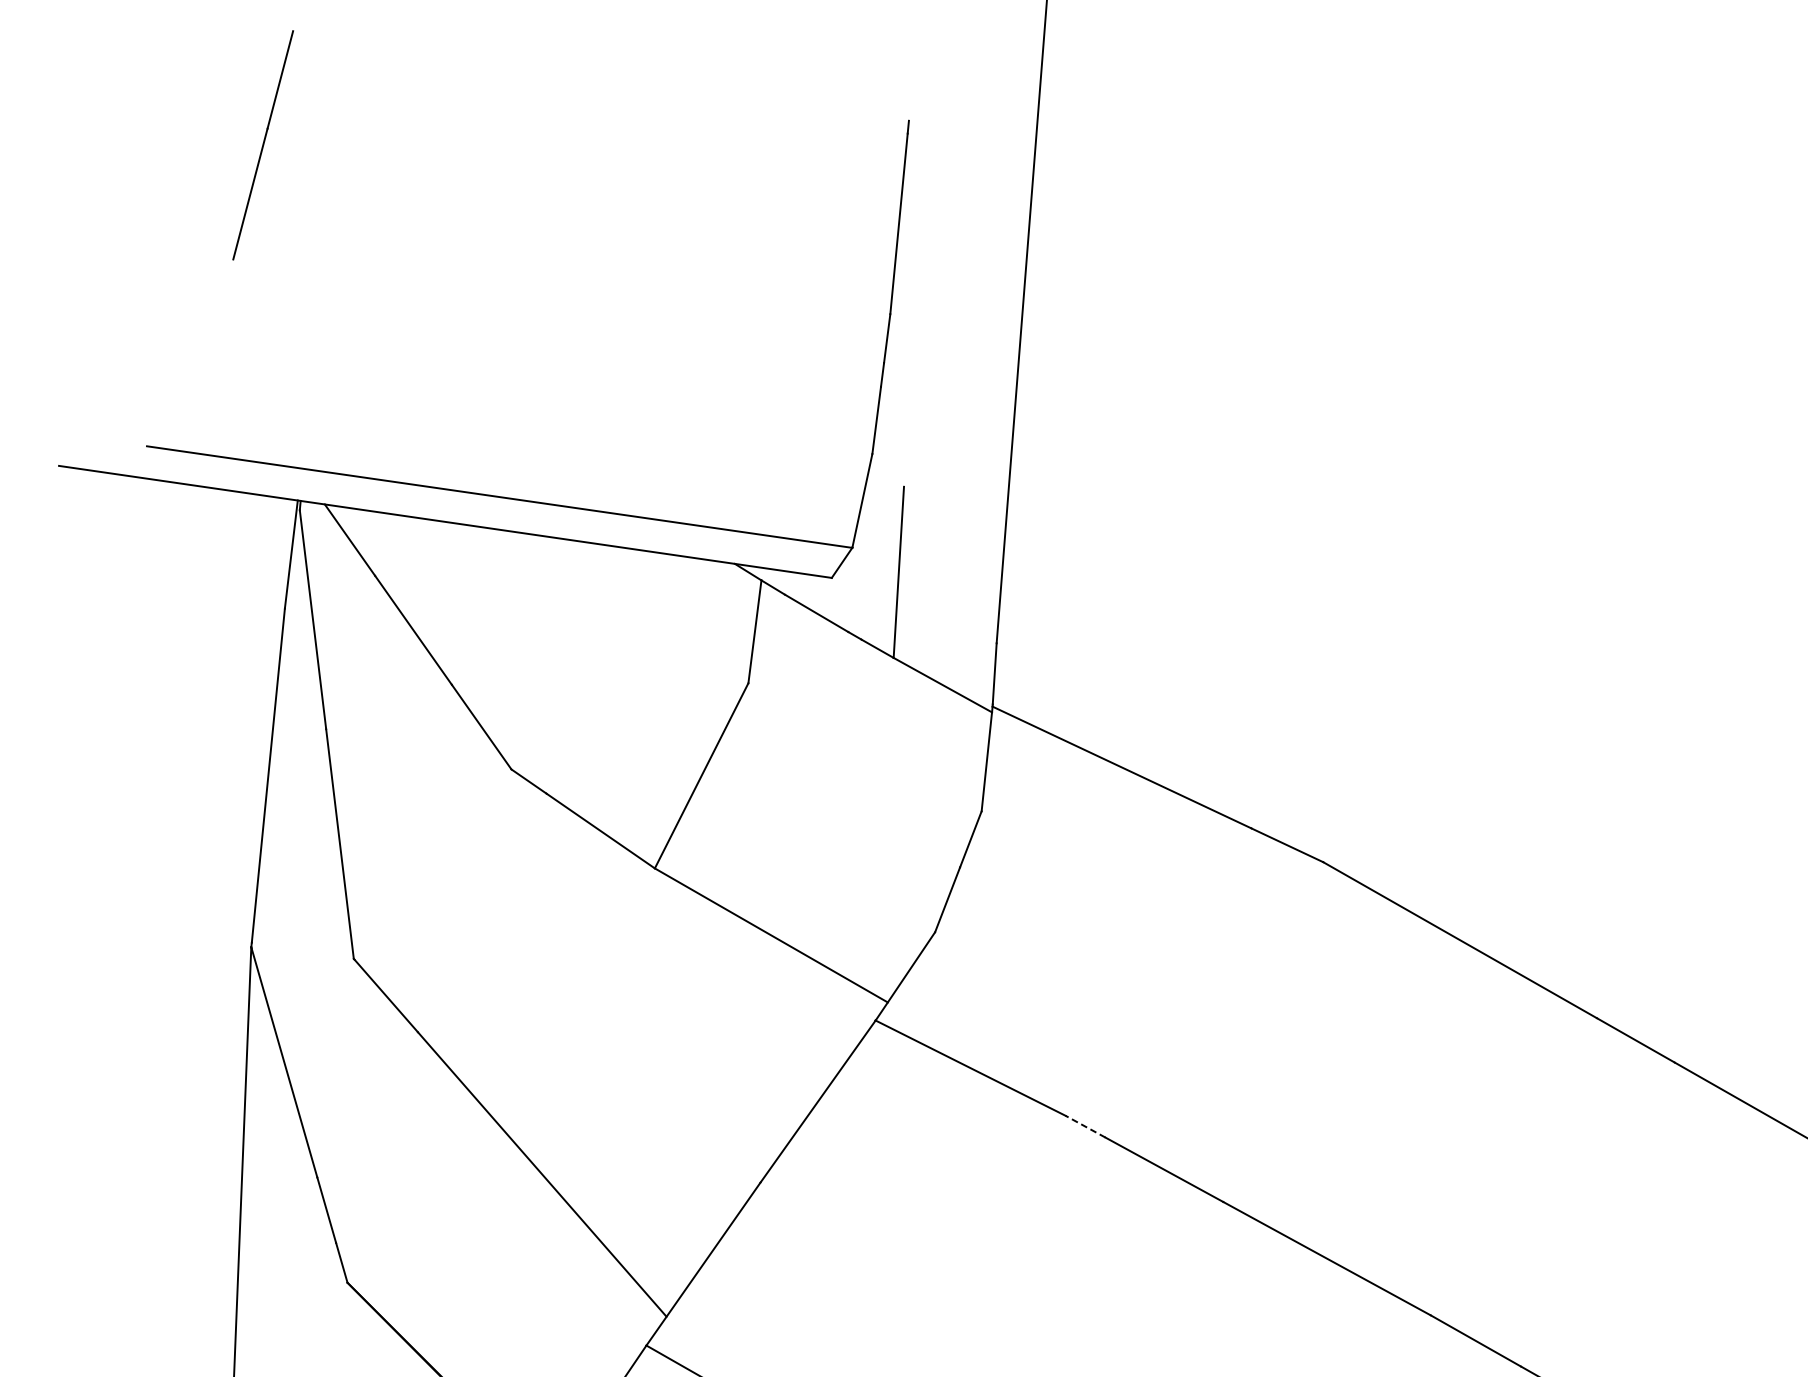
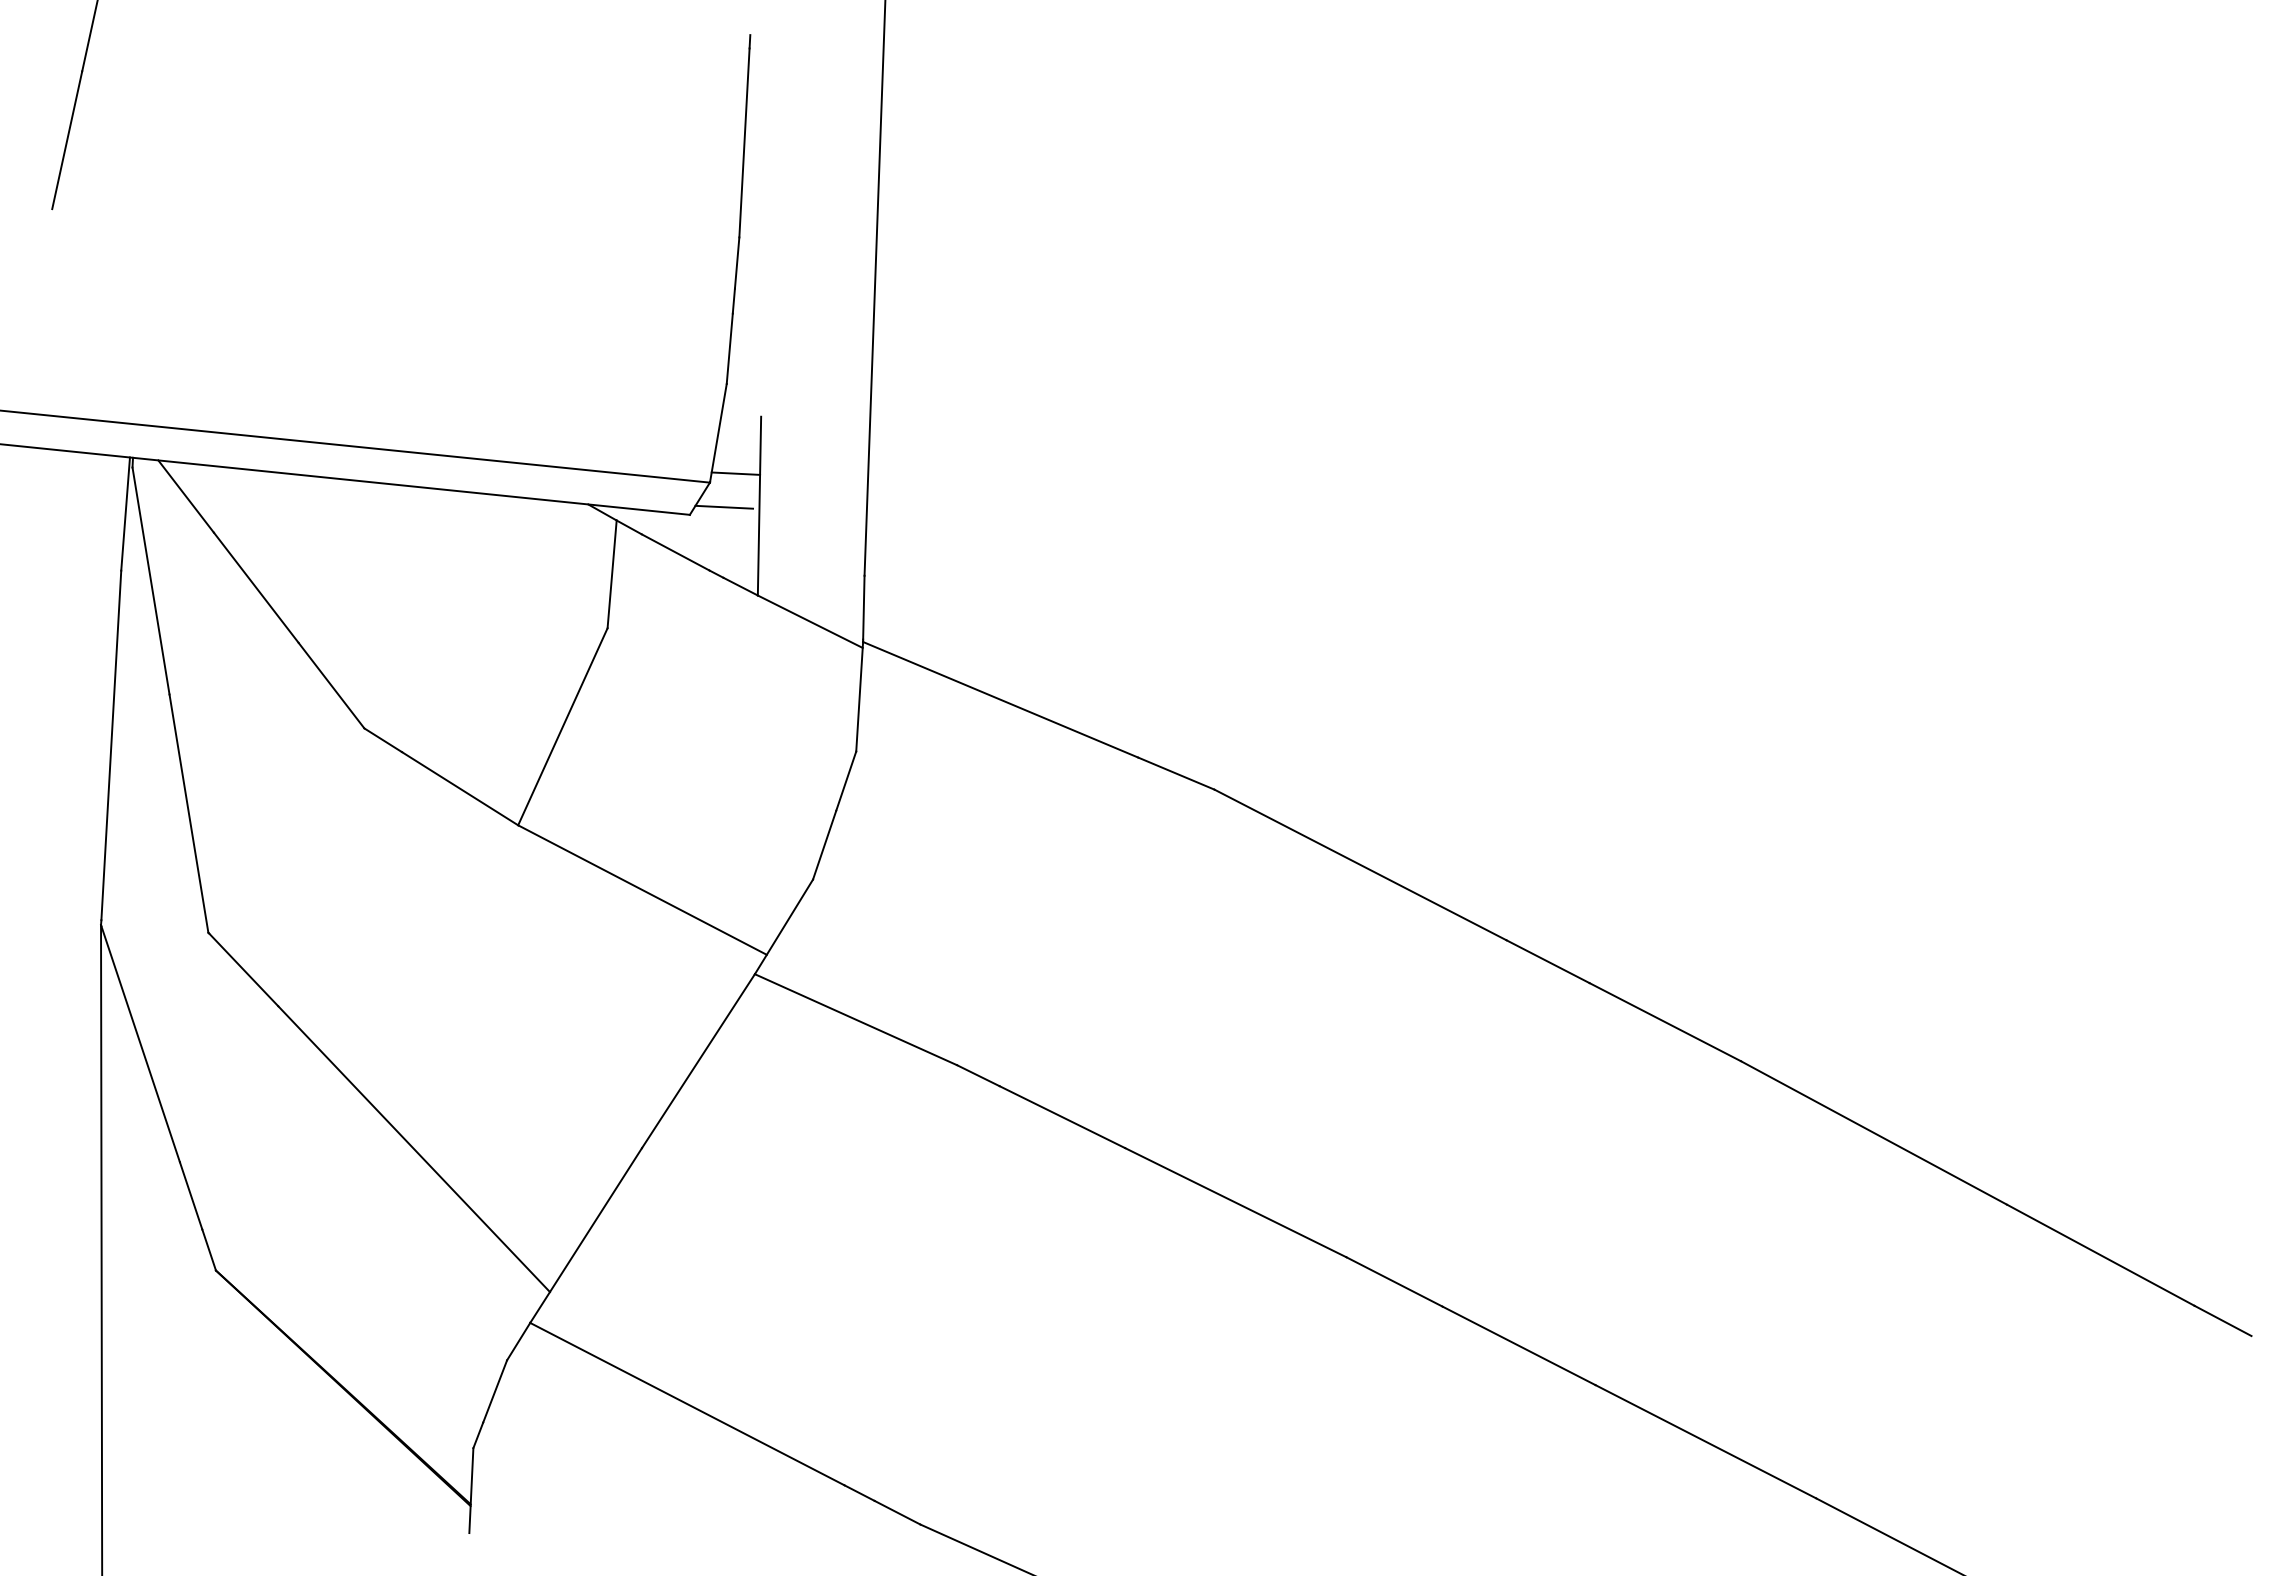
line: (877, 540) -> (735, 473), added
line: (865, 571) -> (724, 506), added
line: (1085, 1126) -> (978, 1075), dashed -> solid

